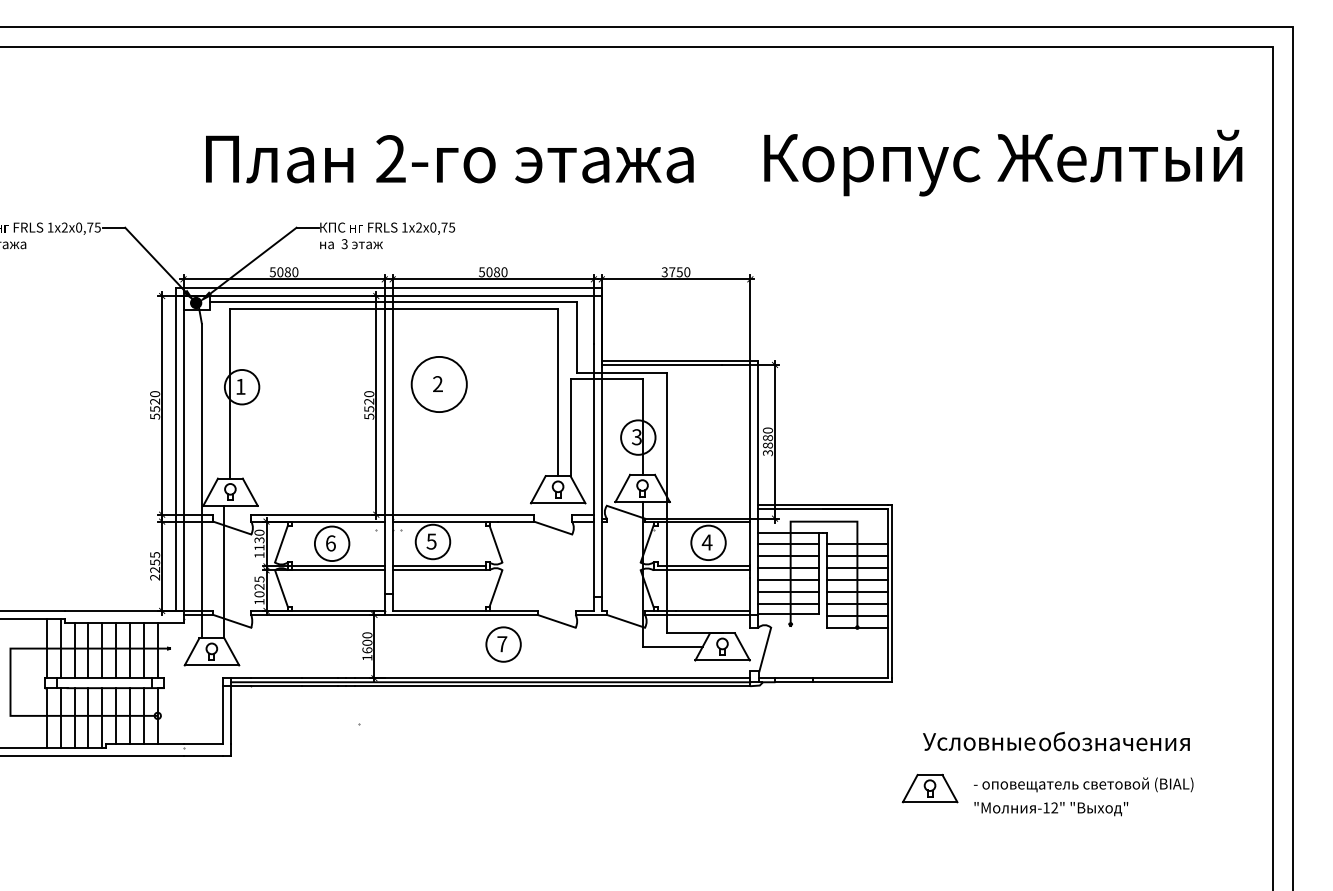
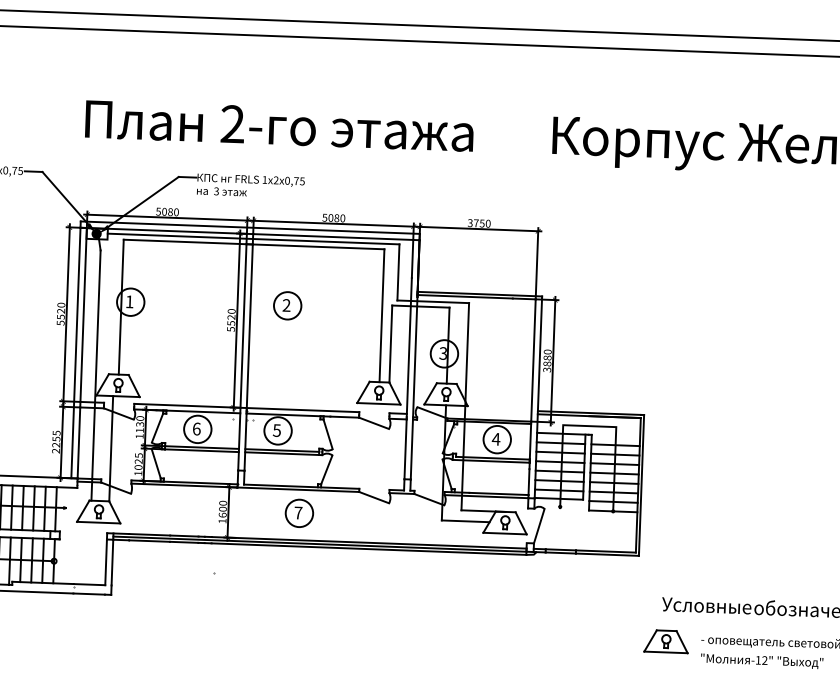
text: (449, 159) -> (279, 126), moved
circle: (439, 384) -> (287, 305), size x0.62
part: (503, 644) -> (299, 513), moved

